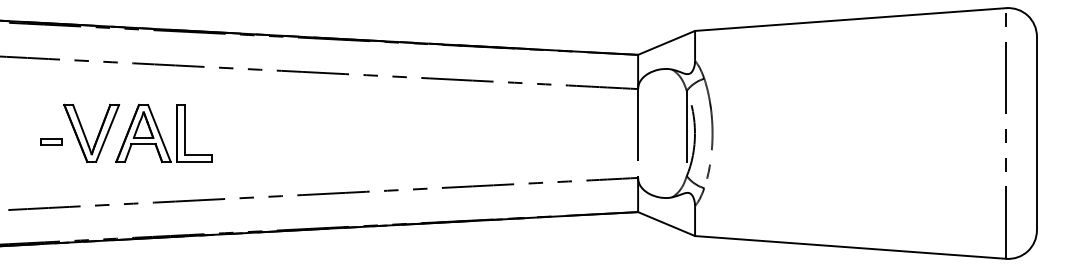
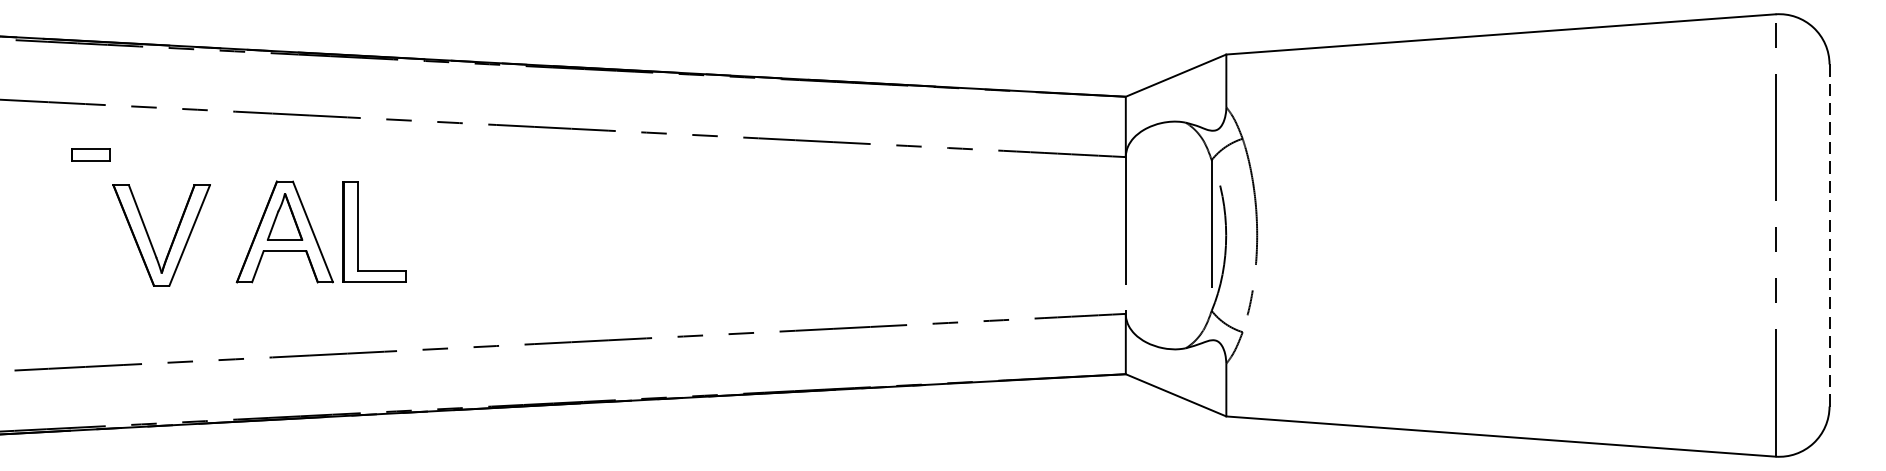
part: (163, 133) -> (320, 231), moved
line: (1036, 133) -> (1828, 235), solid -> dashed
part: (51, 141) -> (90, 154), moved

